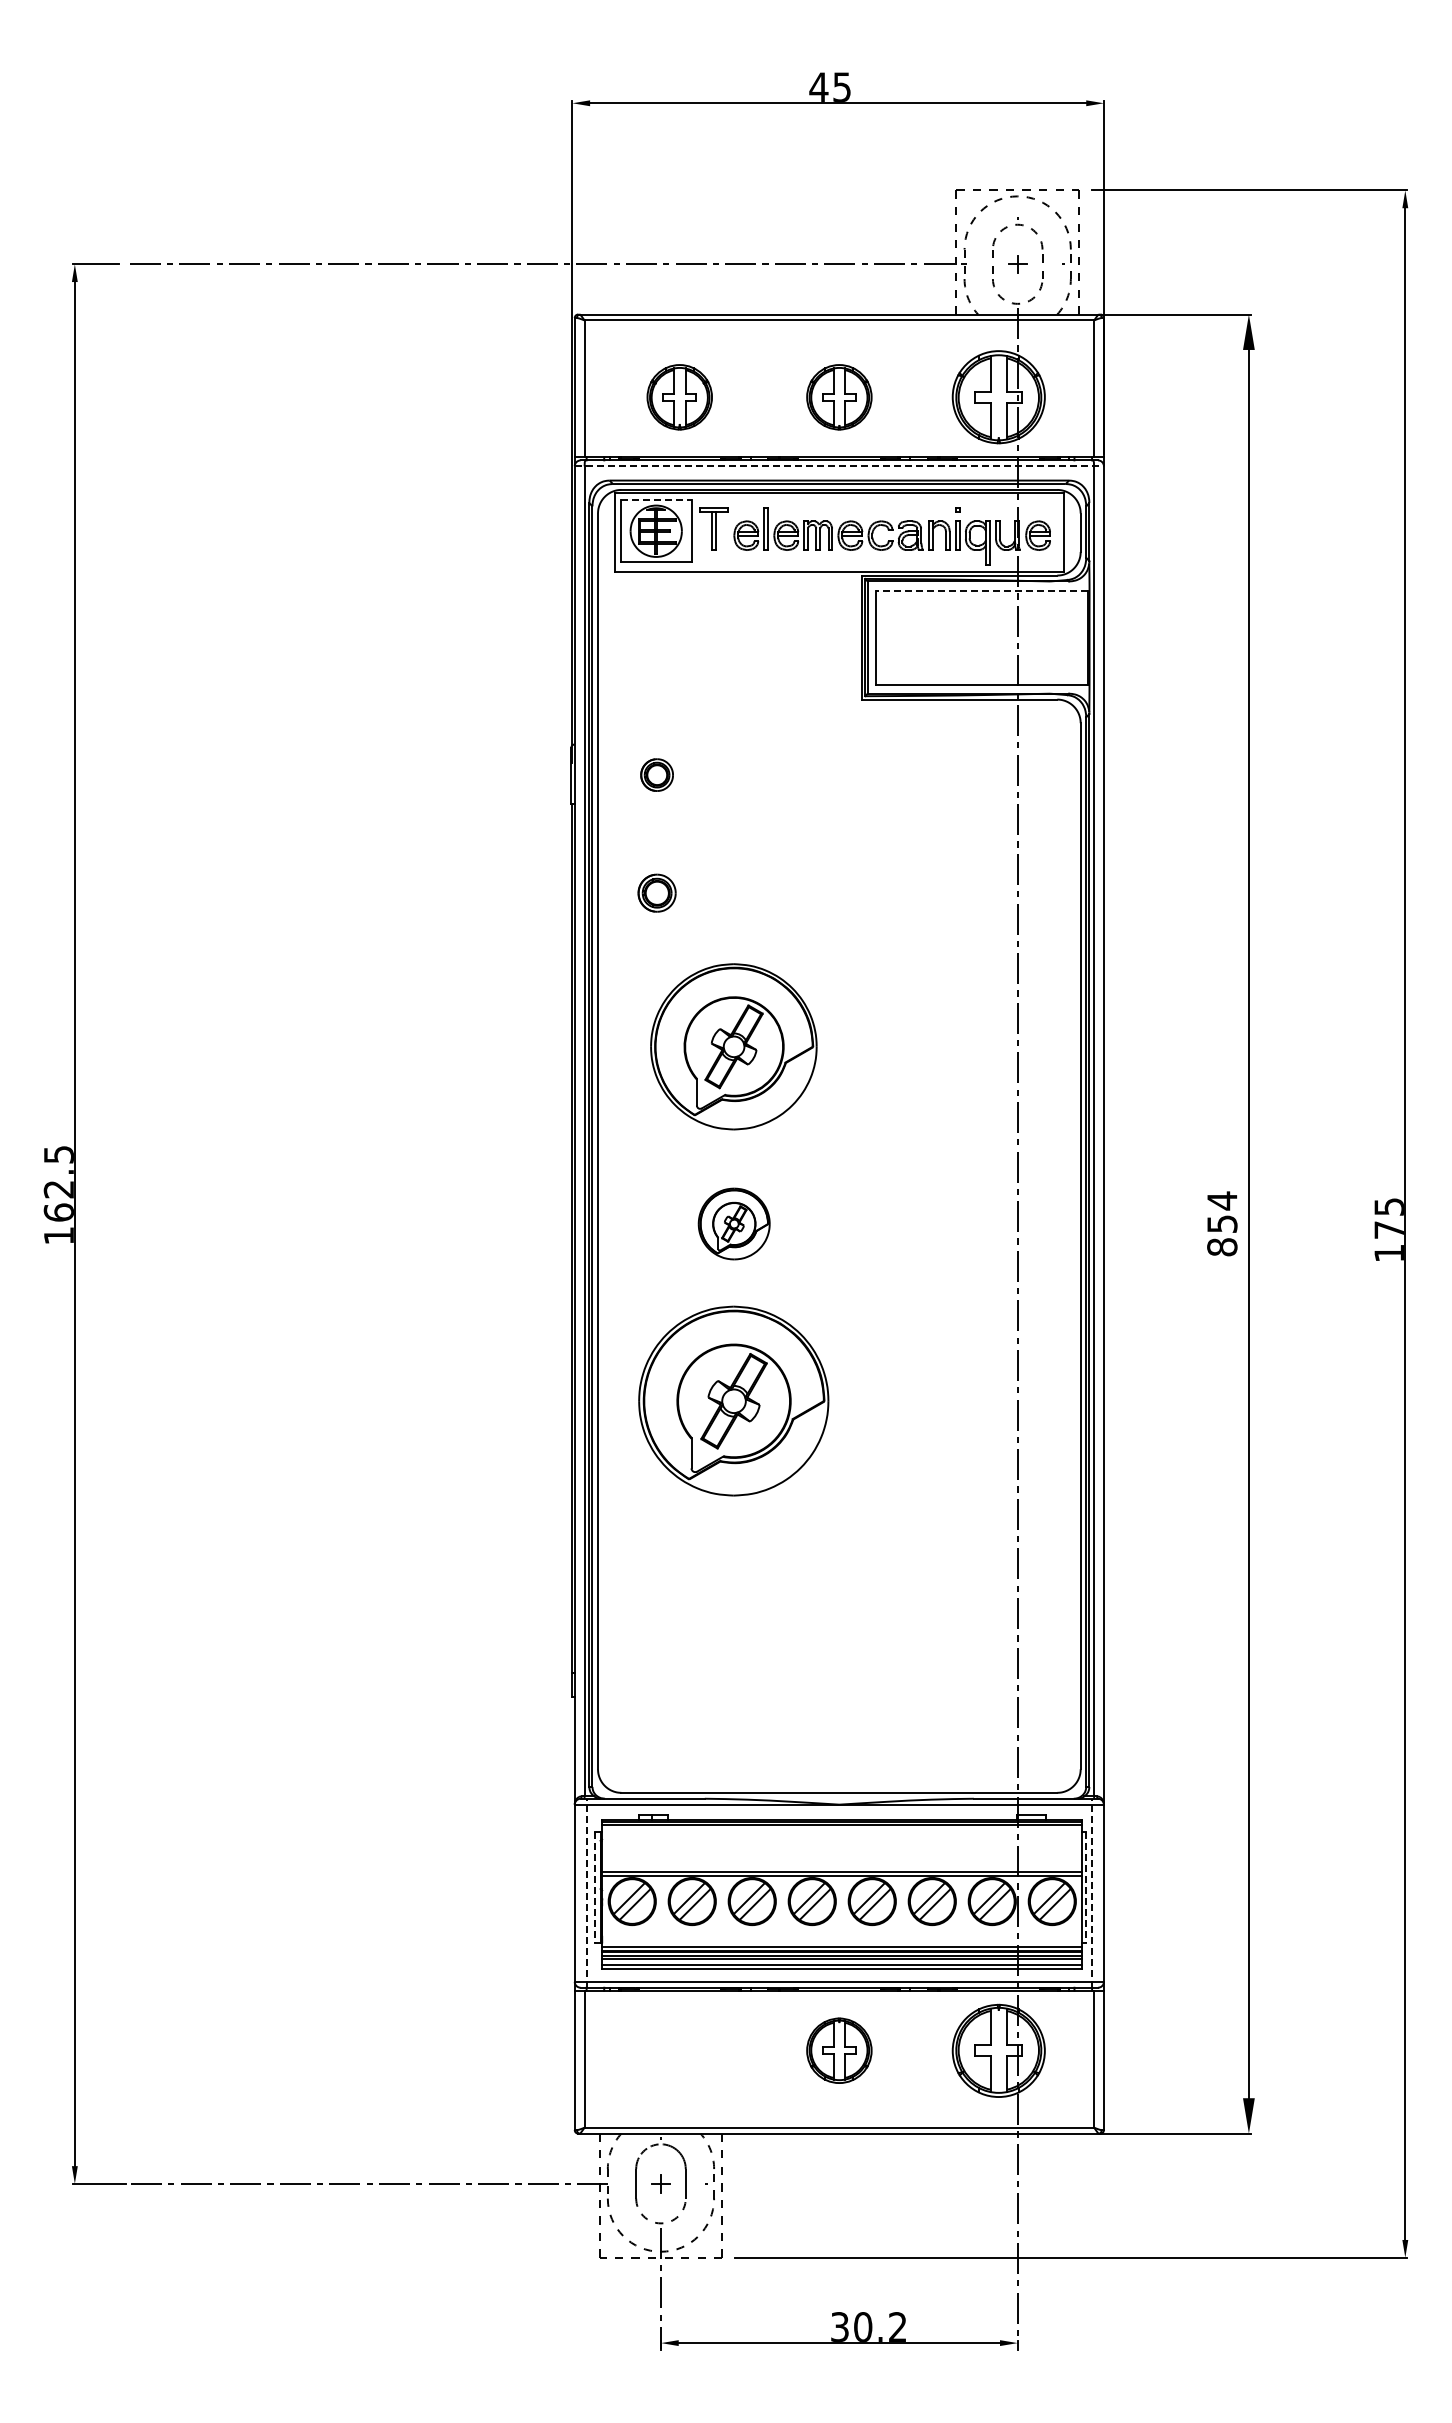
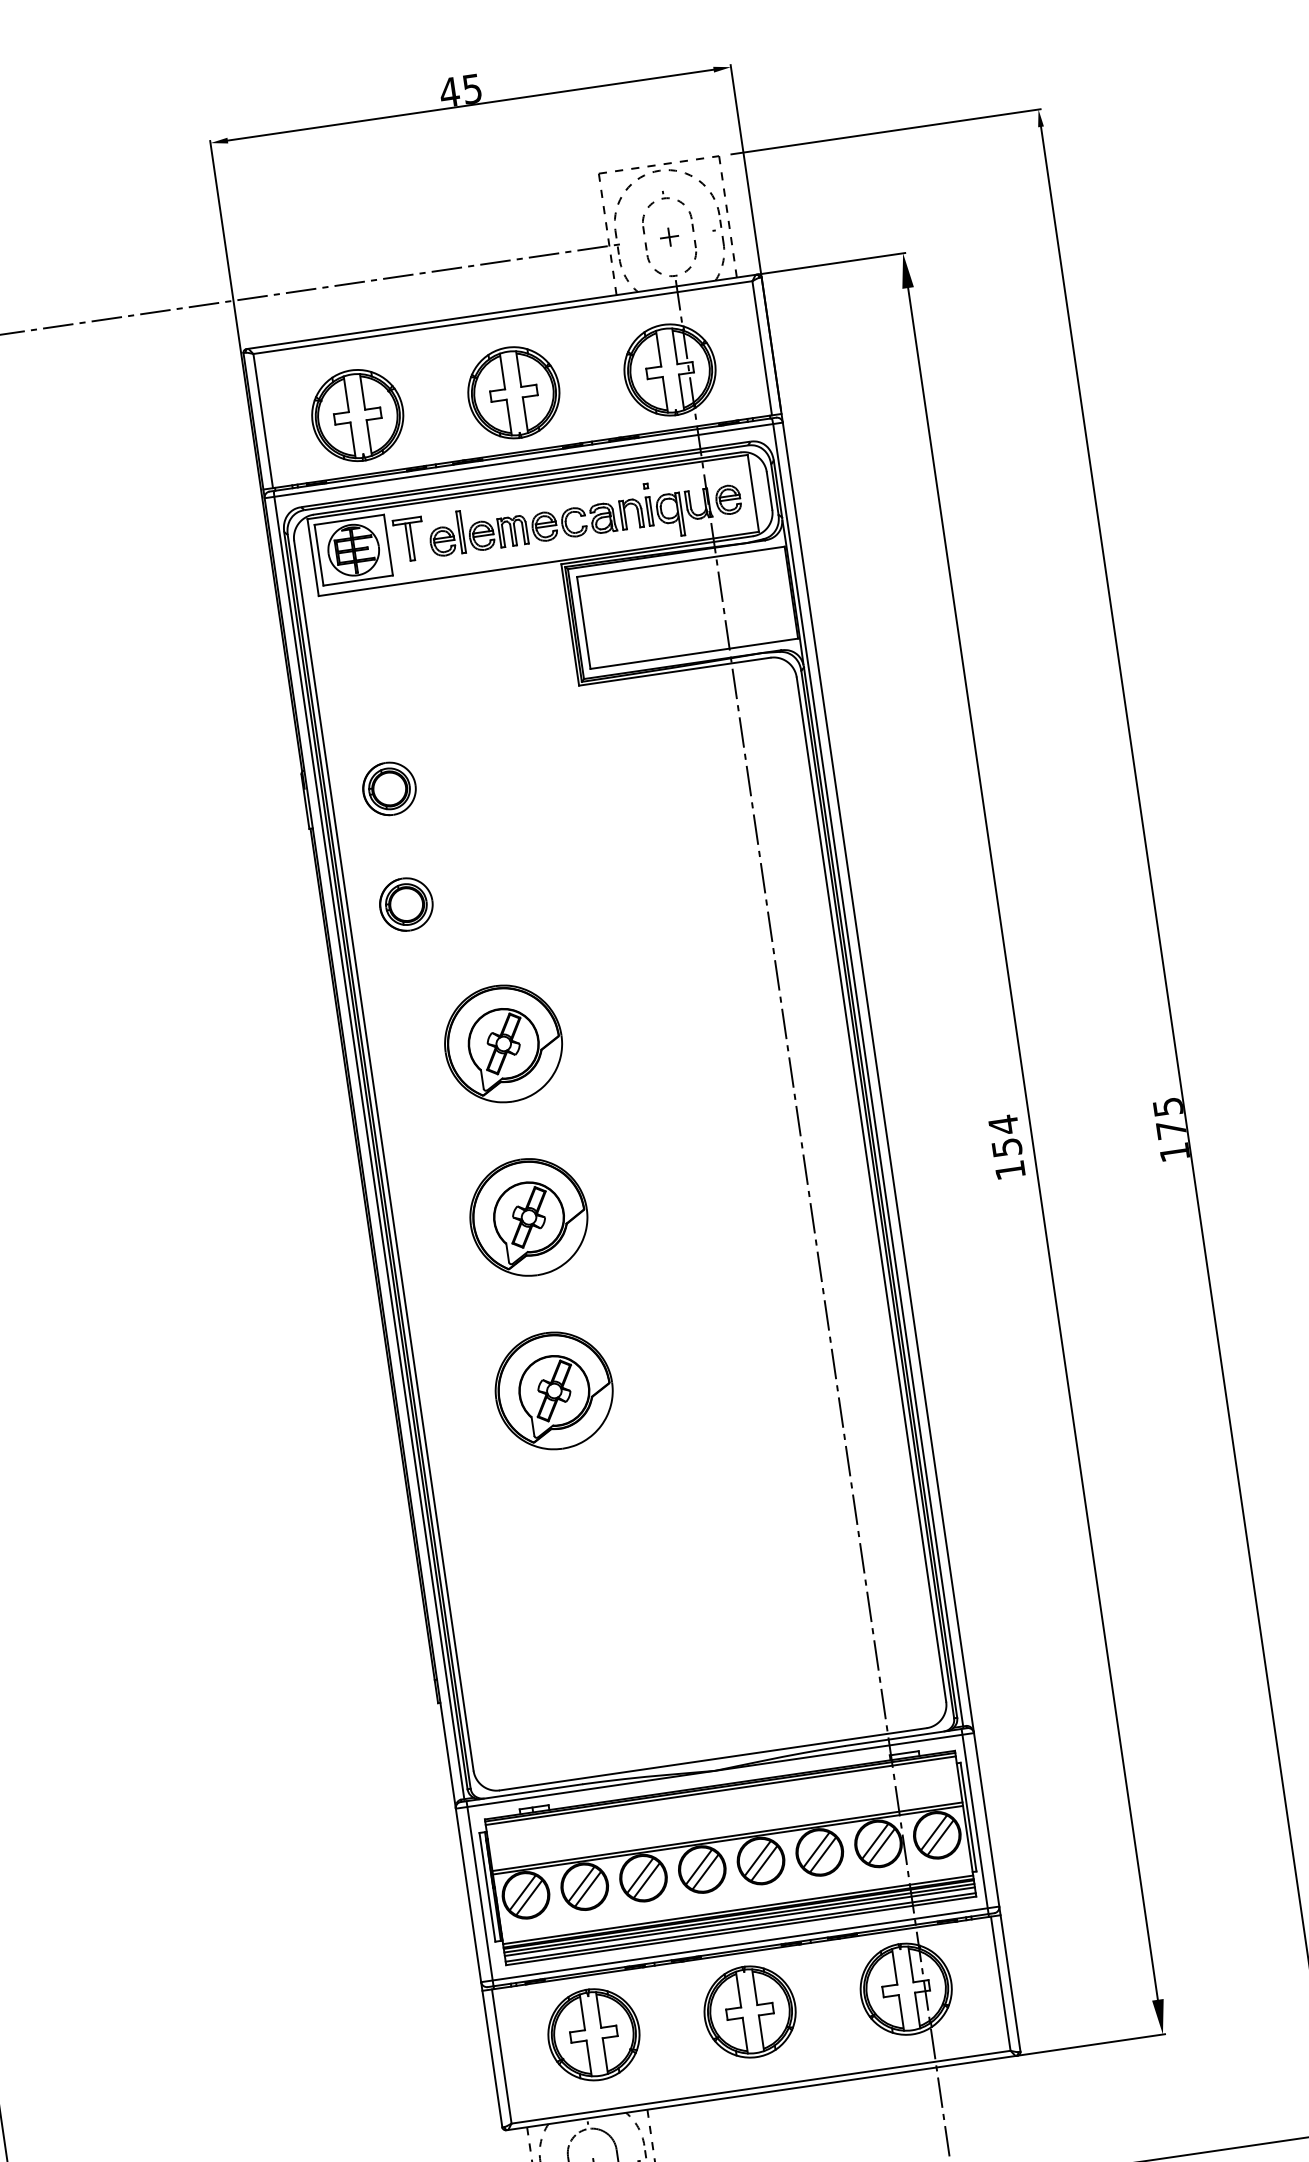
part: (679, 397) -> (357, 415), size x1.43
part: (839, 397) -> (514, 393), size x1.43
line: (839, 466) -> (523, 460), dashed -> solid
line: (656, 500) -> (349, 520), dashed -> solid
line: (981, 590) -> (680, 561), dashed -> solid
part: (656, 774) -> (388, 788), size x1.67
part: (656, 892) -> (405, 903), size x1.43
part: (734, 1046) -> (503, 1043), size x0.71
part: (734, 1223) -> (529, 1216), size x1.67
text: (1222, 1247) -> (1010, 1170), 854 -> 154
part: (734, 1401) -> (554, 1391), size x0.62
line: (594, 1887) -> (487, 1886), dashed -> solid
line: (1086, 1887) -> (968, 1816), dashed -> solid
line: (586, 1893) -> (480, 1893), dashed -> solid
line: (1092, 1893) -> (975, 1821), dashed -> solid
part: (679, 2050) -> (593, 2034), added
part: (839, 2050) -> (750, 2011), size x1.43

